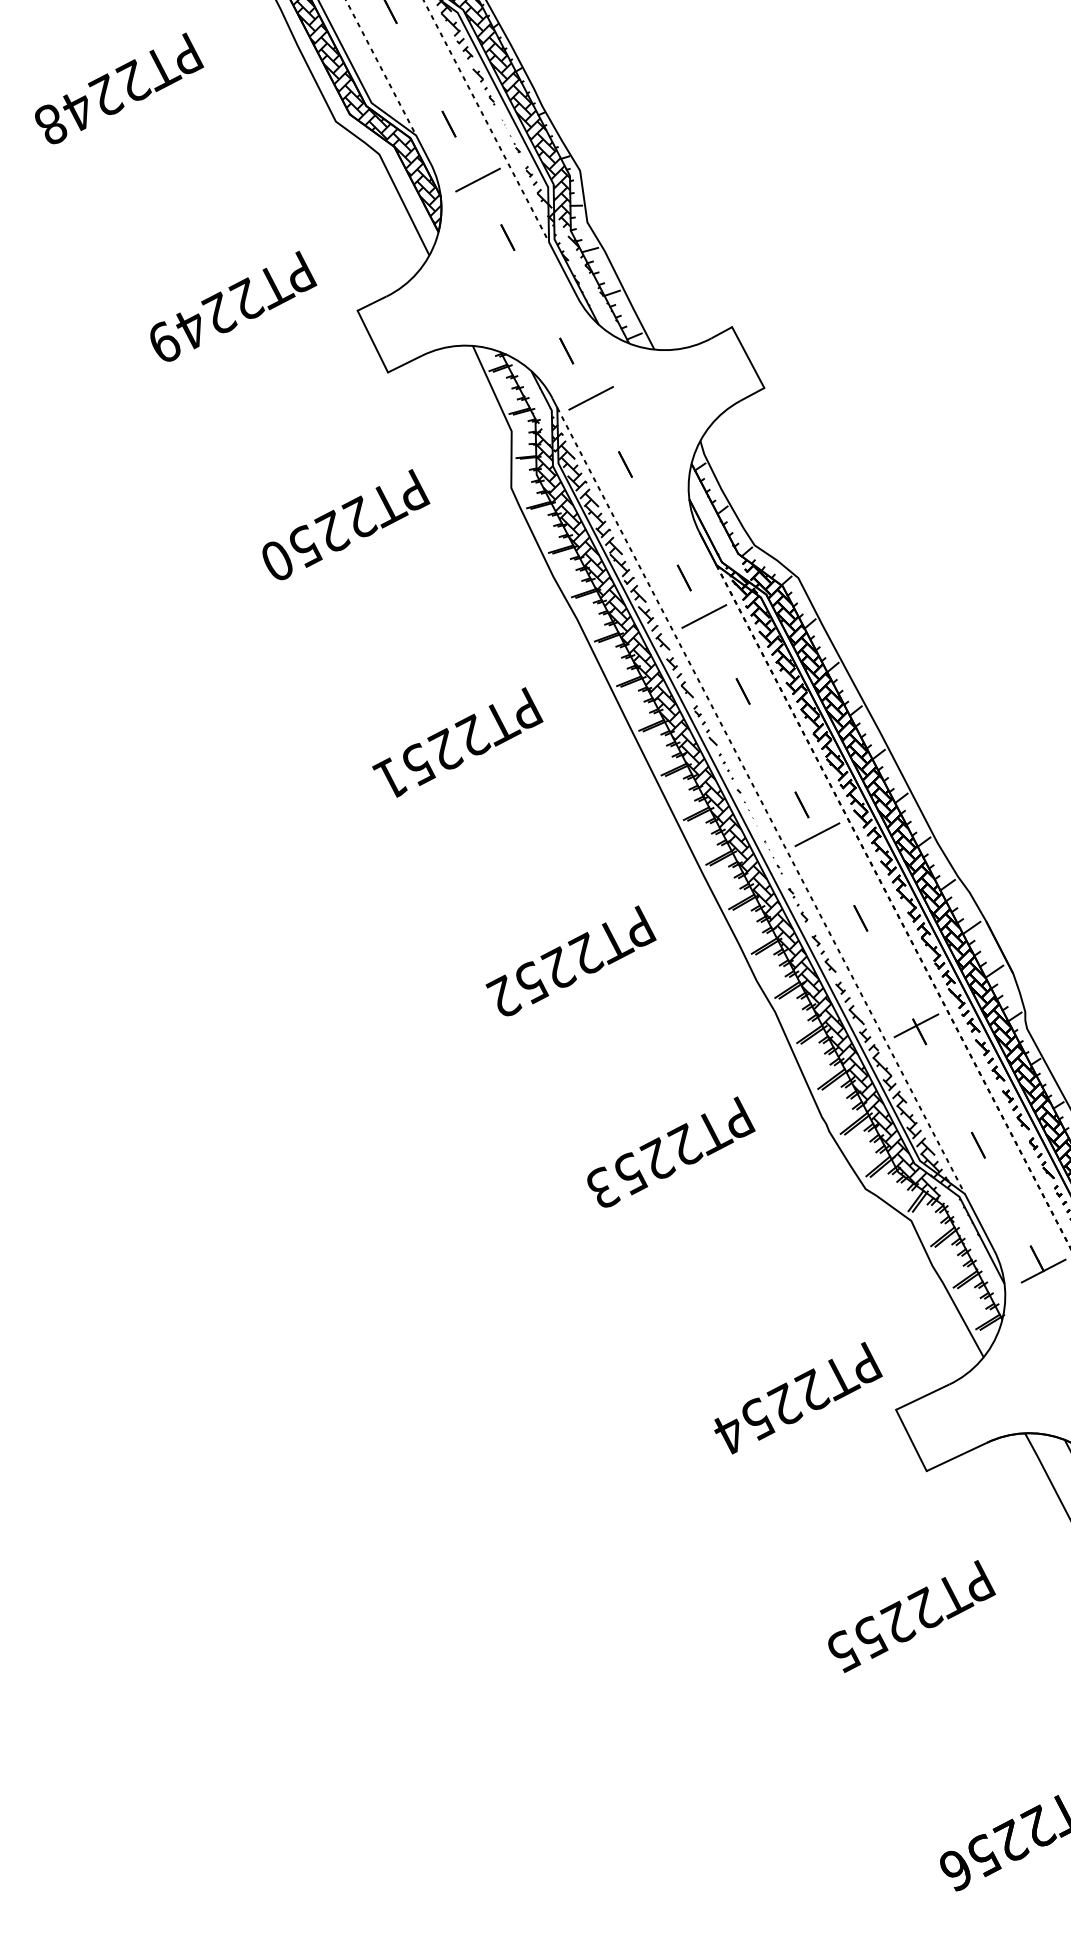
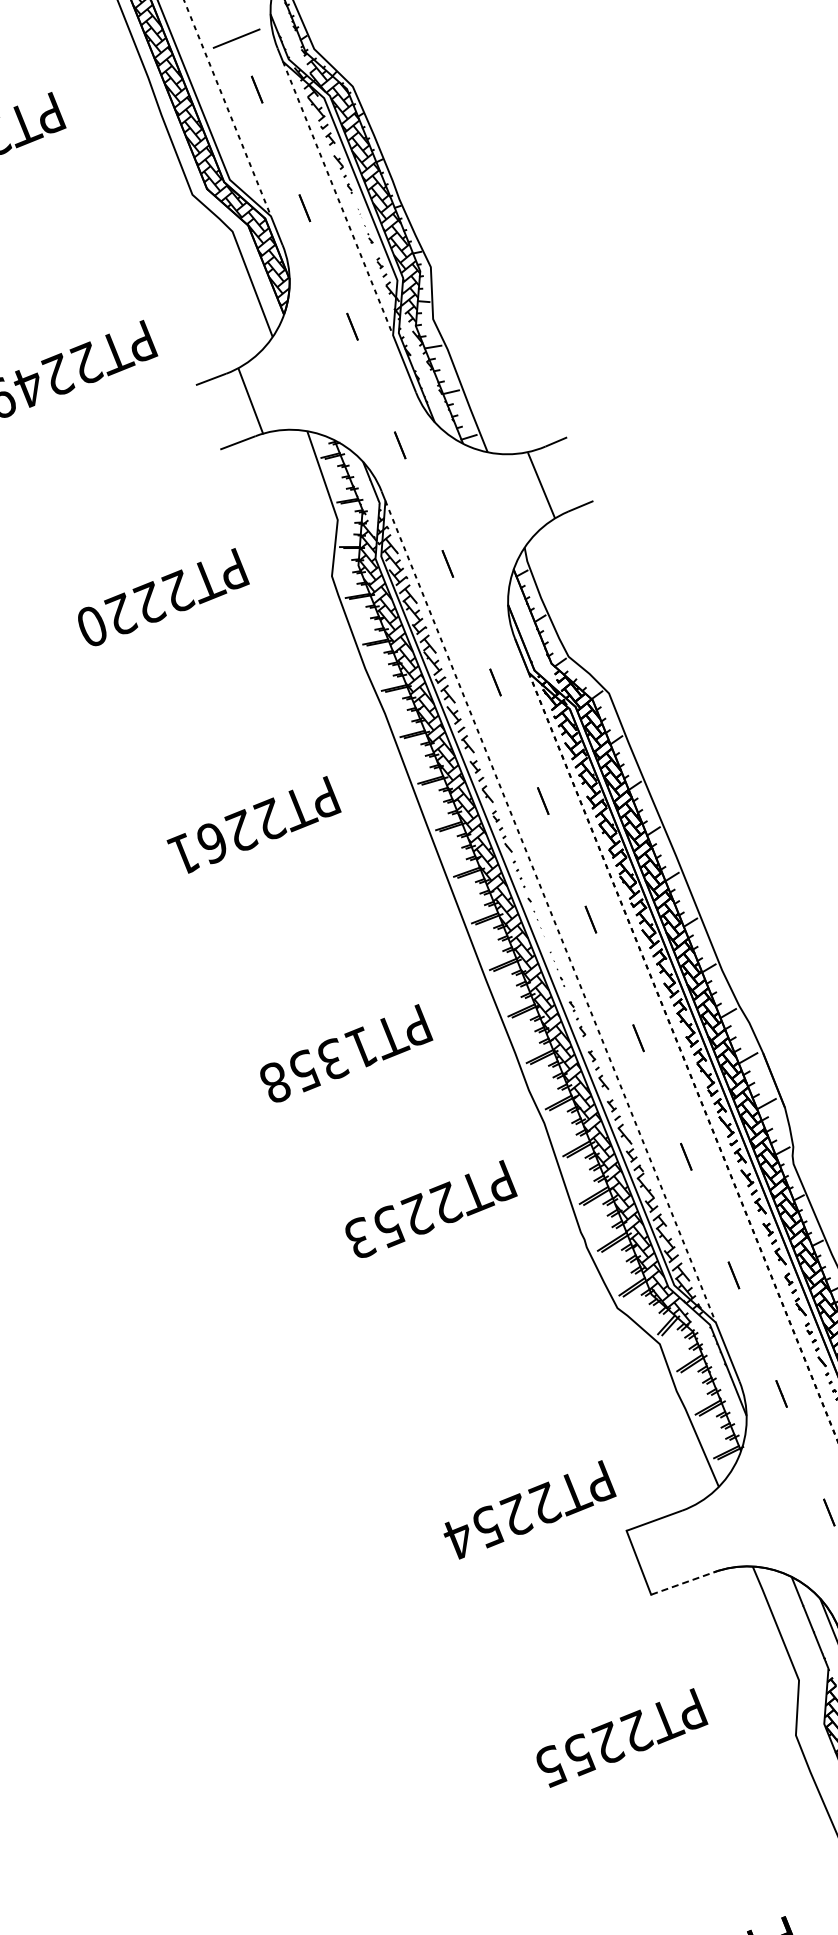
line: (477, 179) -> (327, 266), removed
line: (372, 341) -> (250, 401), moved
line: (748, 357) -> (541, 485), moved
line: (590, 398) -> (419, 494), removed
text: (304, 545) -> (120, 613), PT2250 -> PT2220
line: (704, 616) -> (511, 722), removed
text: (418, 764) -> (213, 842), PT2251 -> PT2261
line: (817, 834) -> (603, 950), removed
text: (544, 974) -> (318, 1063), PT2252 -> PT1358
line: (916, 1025) -> (683, 1150), removed
text: (671, 1151) -> (432, 1208), moved
line: (1043, 1270) -> (786, 1406), removed
line: (957, 1456) -> (683, 1583), solid -> dashed

